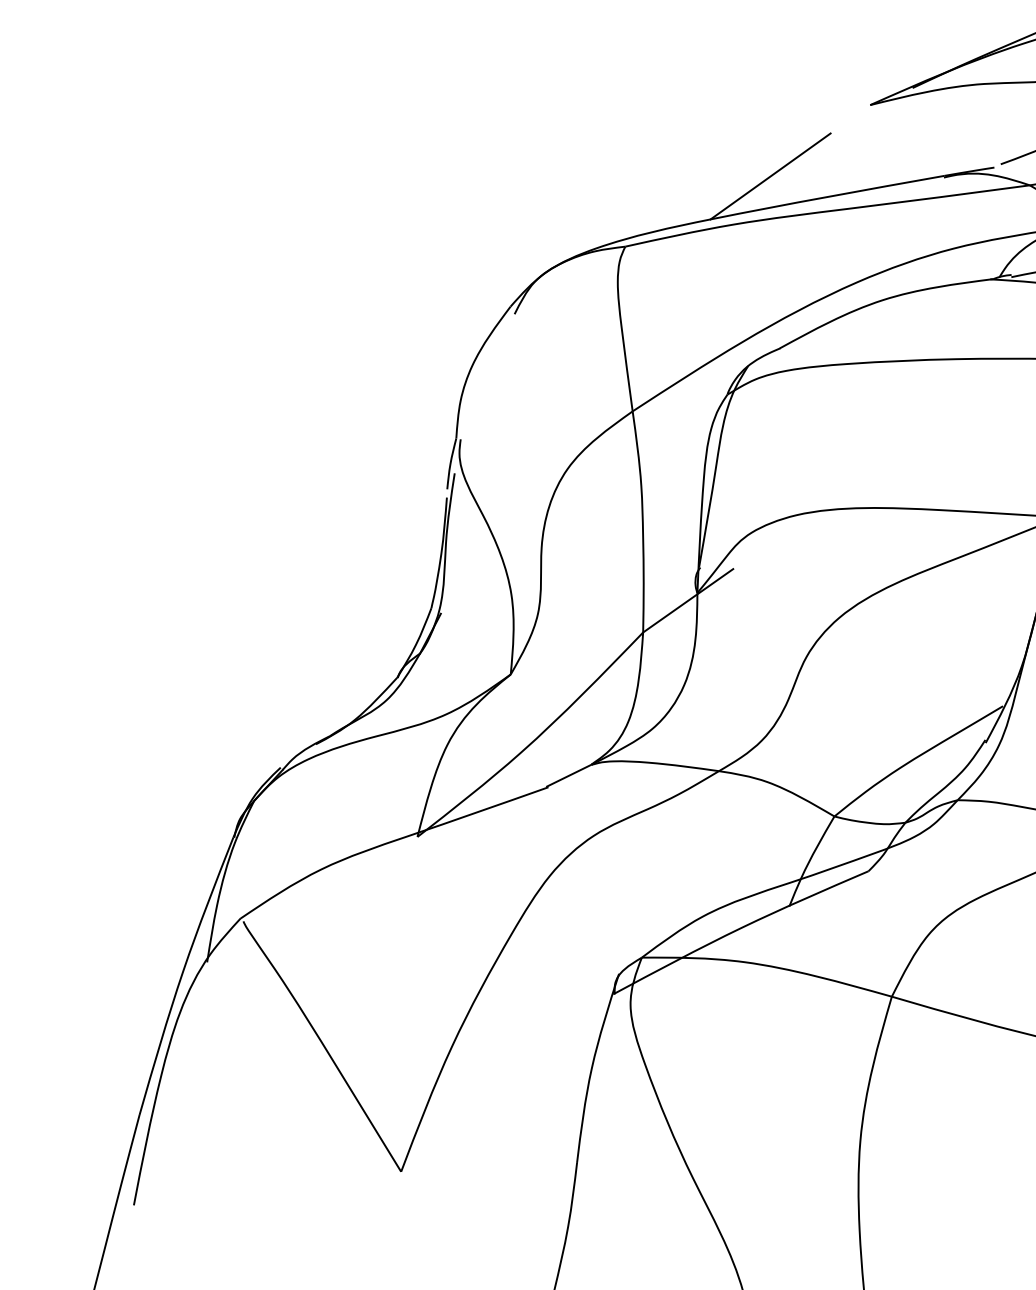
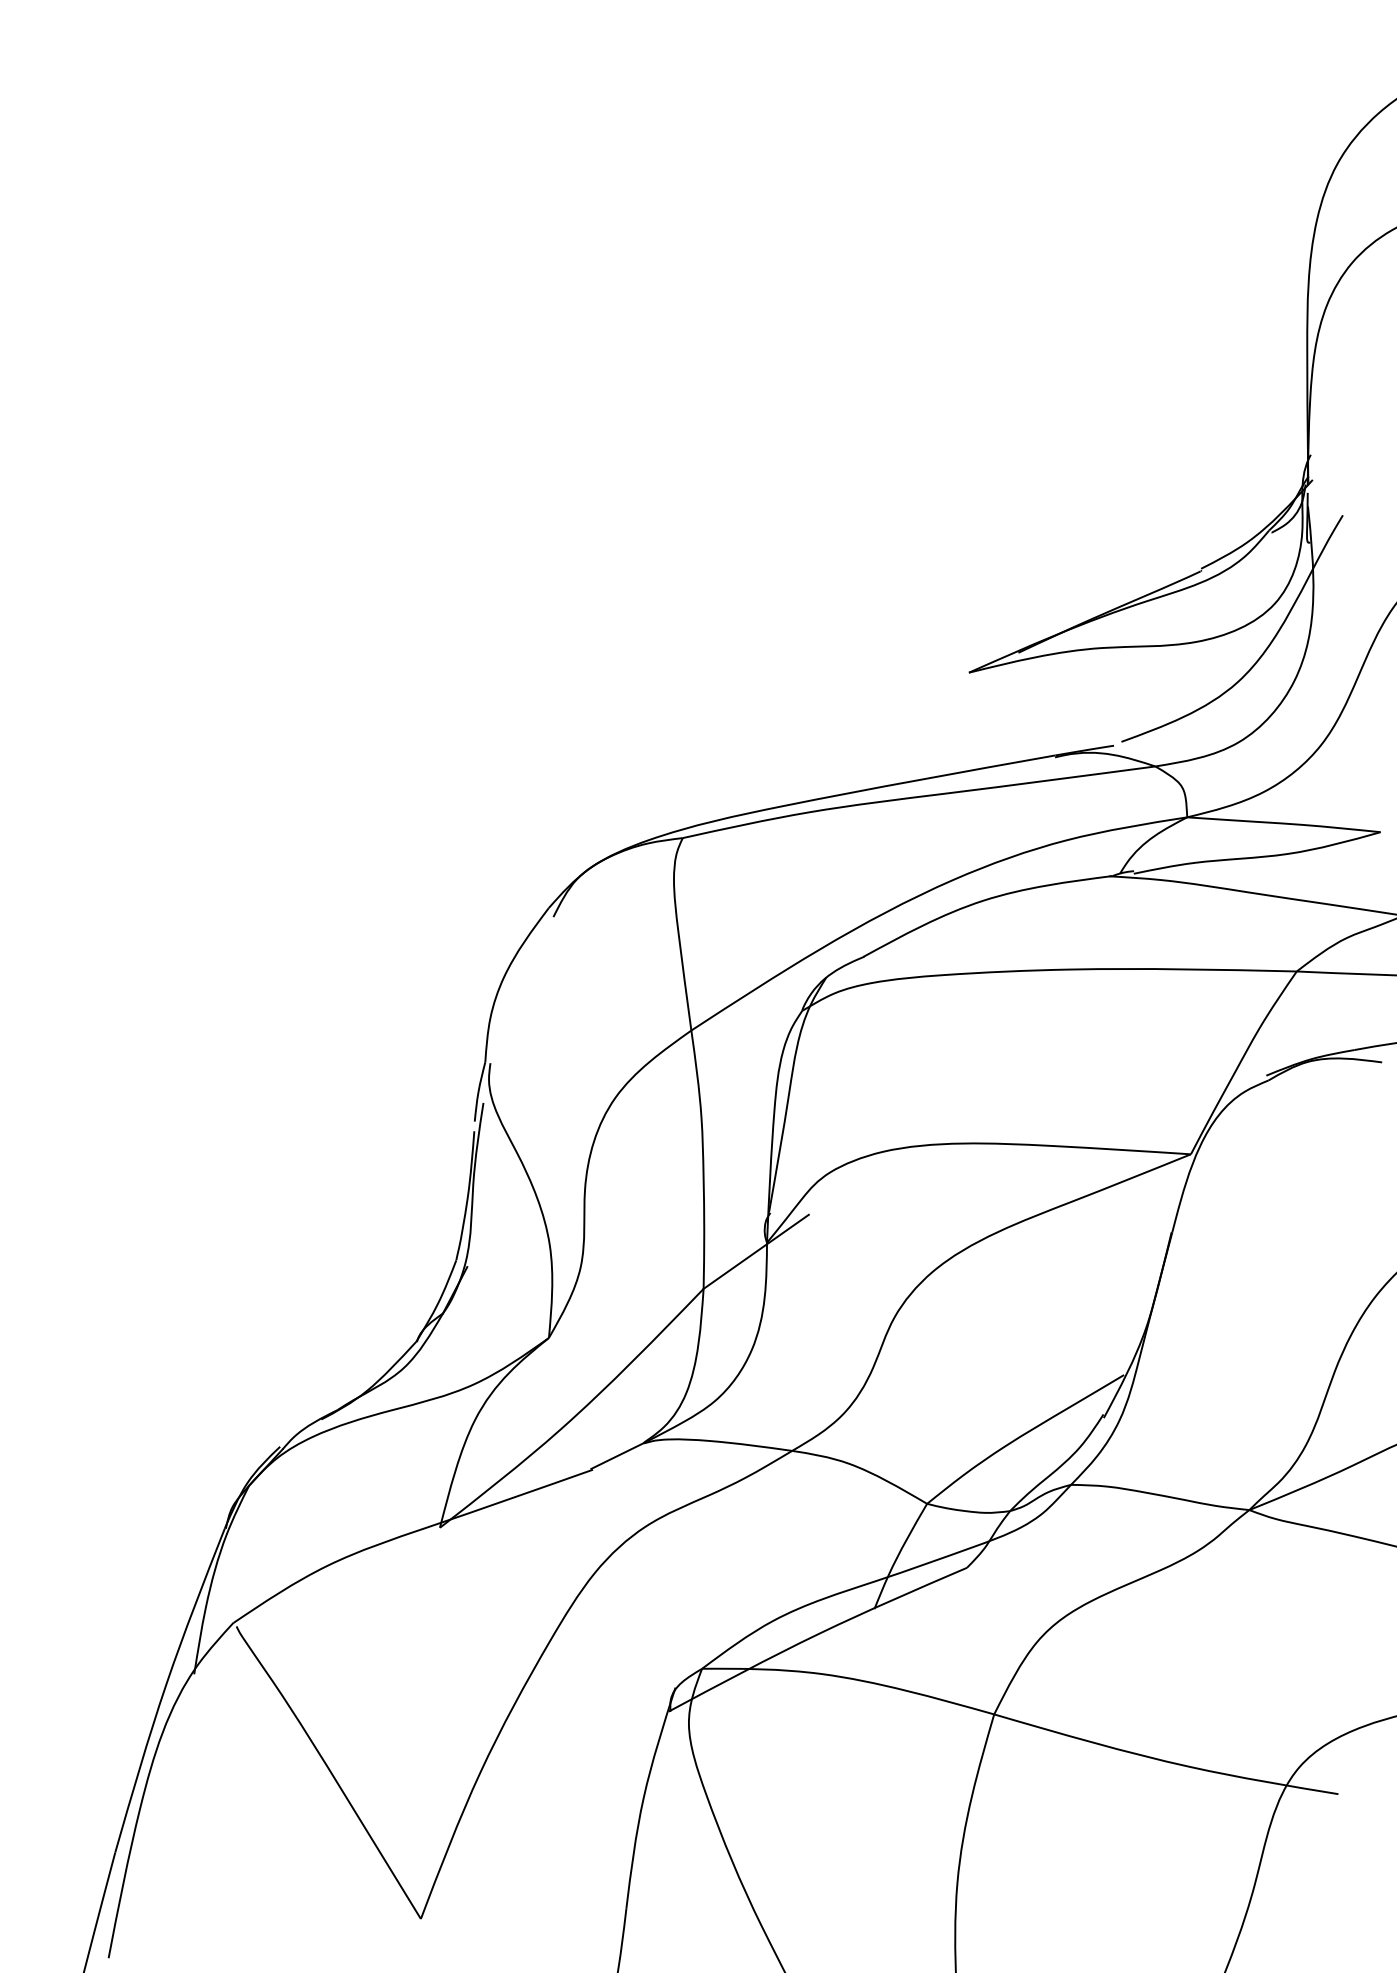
line: (770, 175) -> (852, 755), removed

